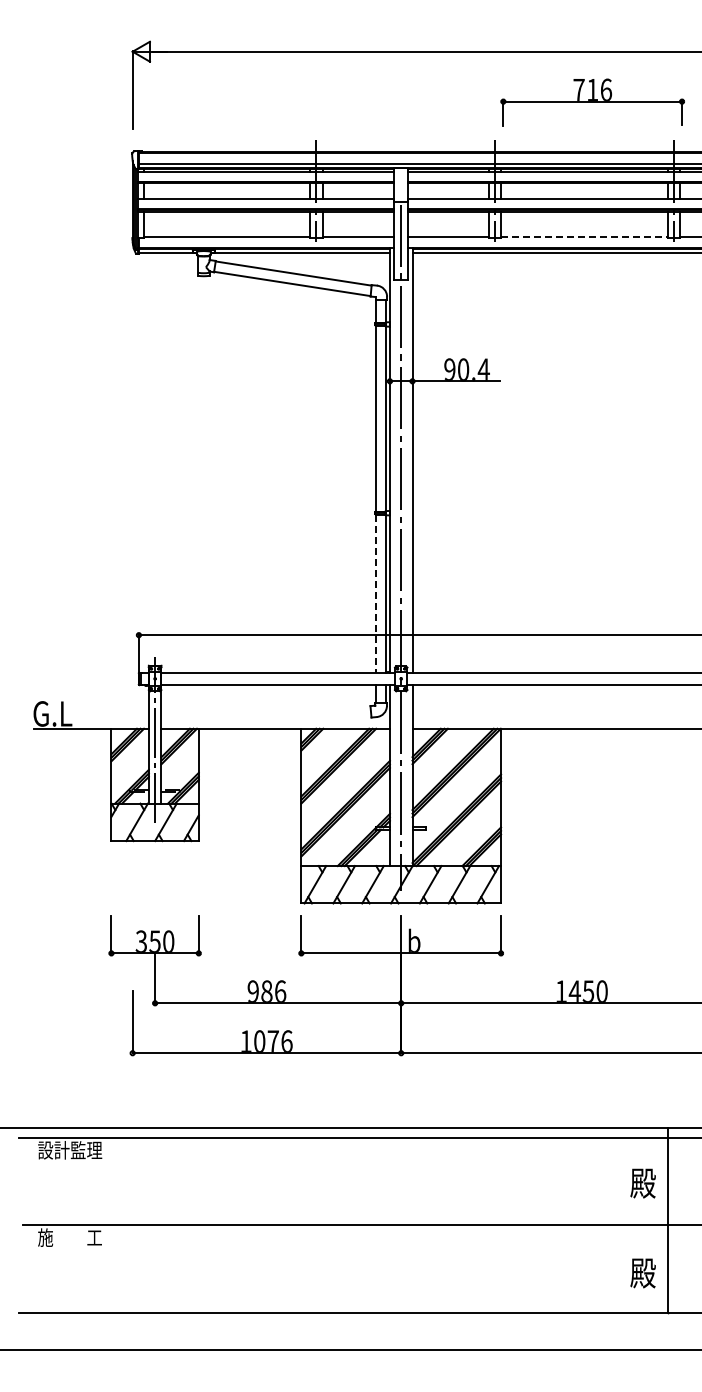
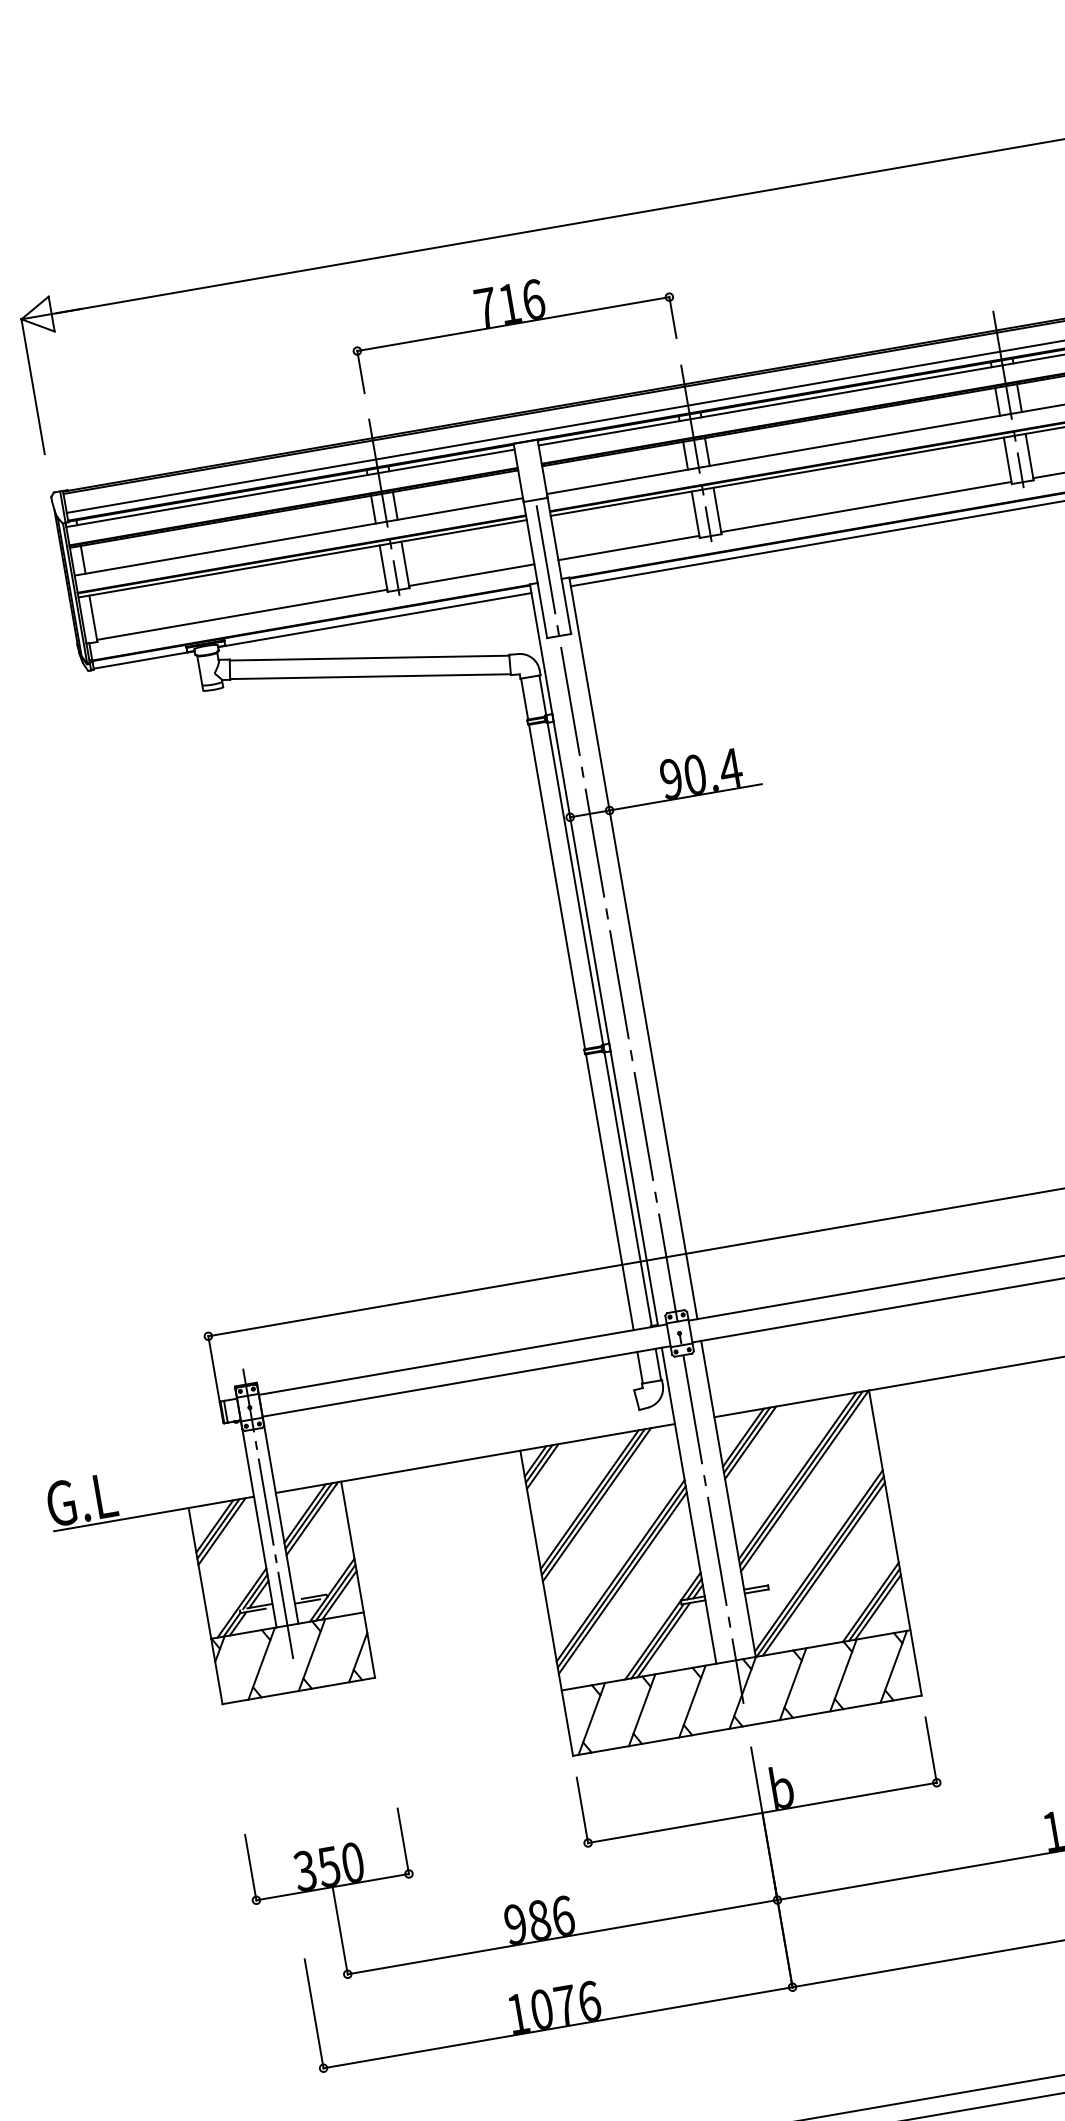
part: (592, 102) -> (513, 325), moved
line: (584, 237) -> (866, 507), dashed -> solid
line: (375, 593) -> (608, 1192), dashed -> solid

